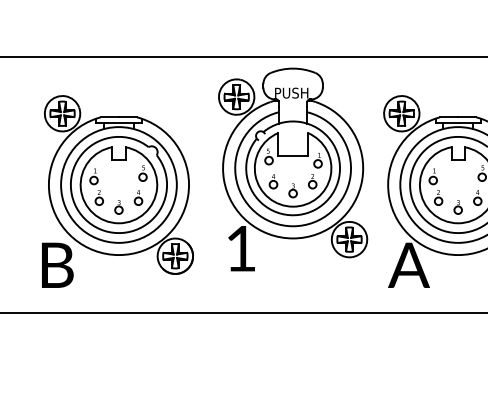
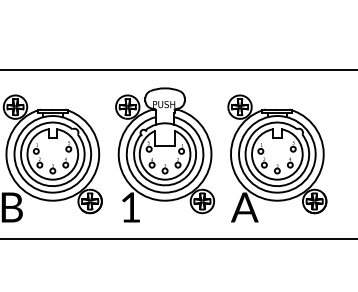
part: (292, 168) -> (164, 154), moved

